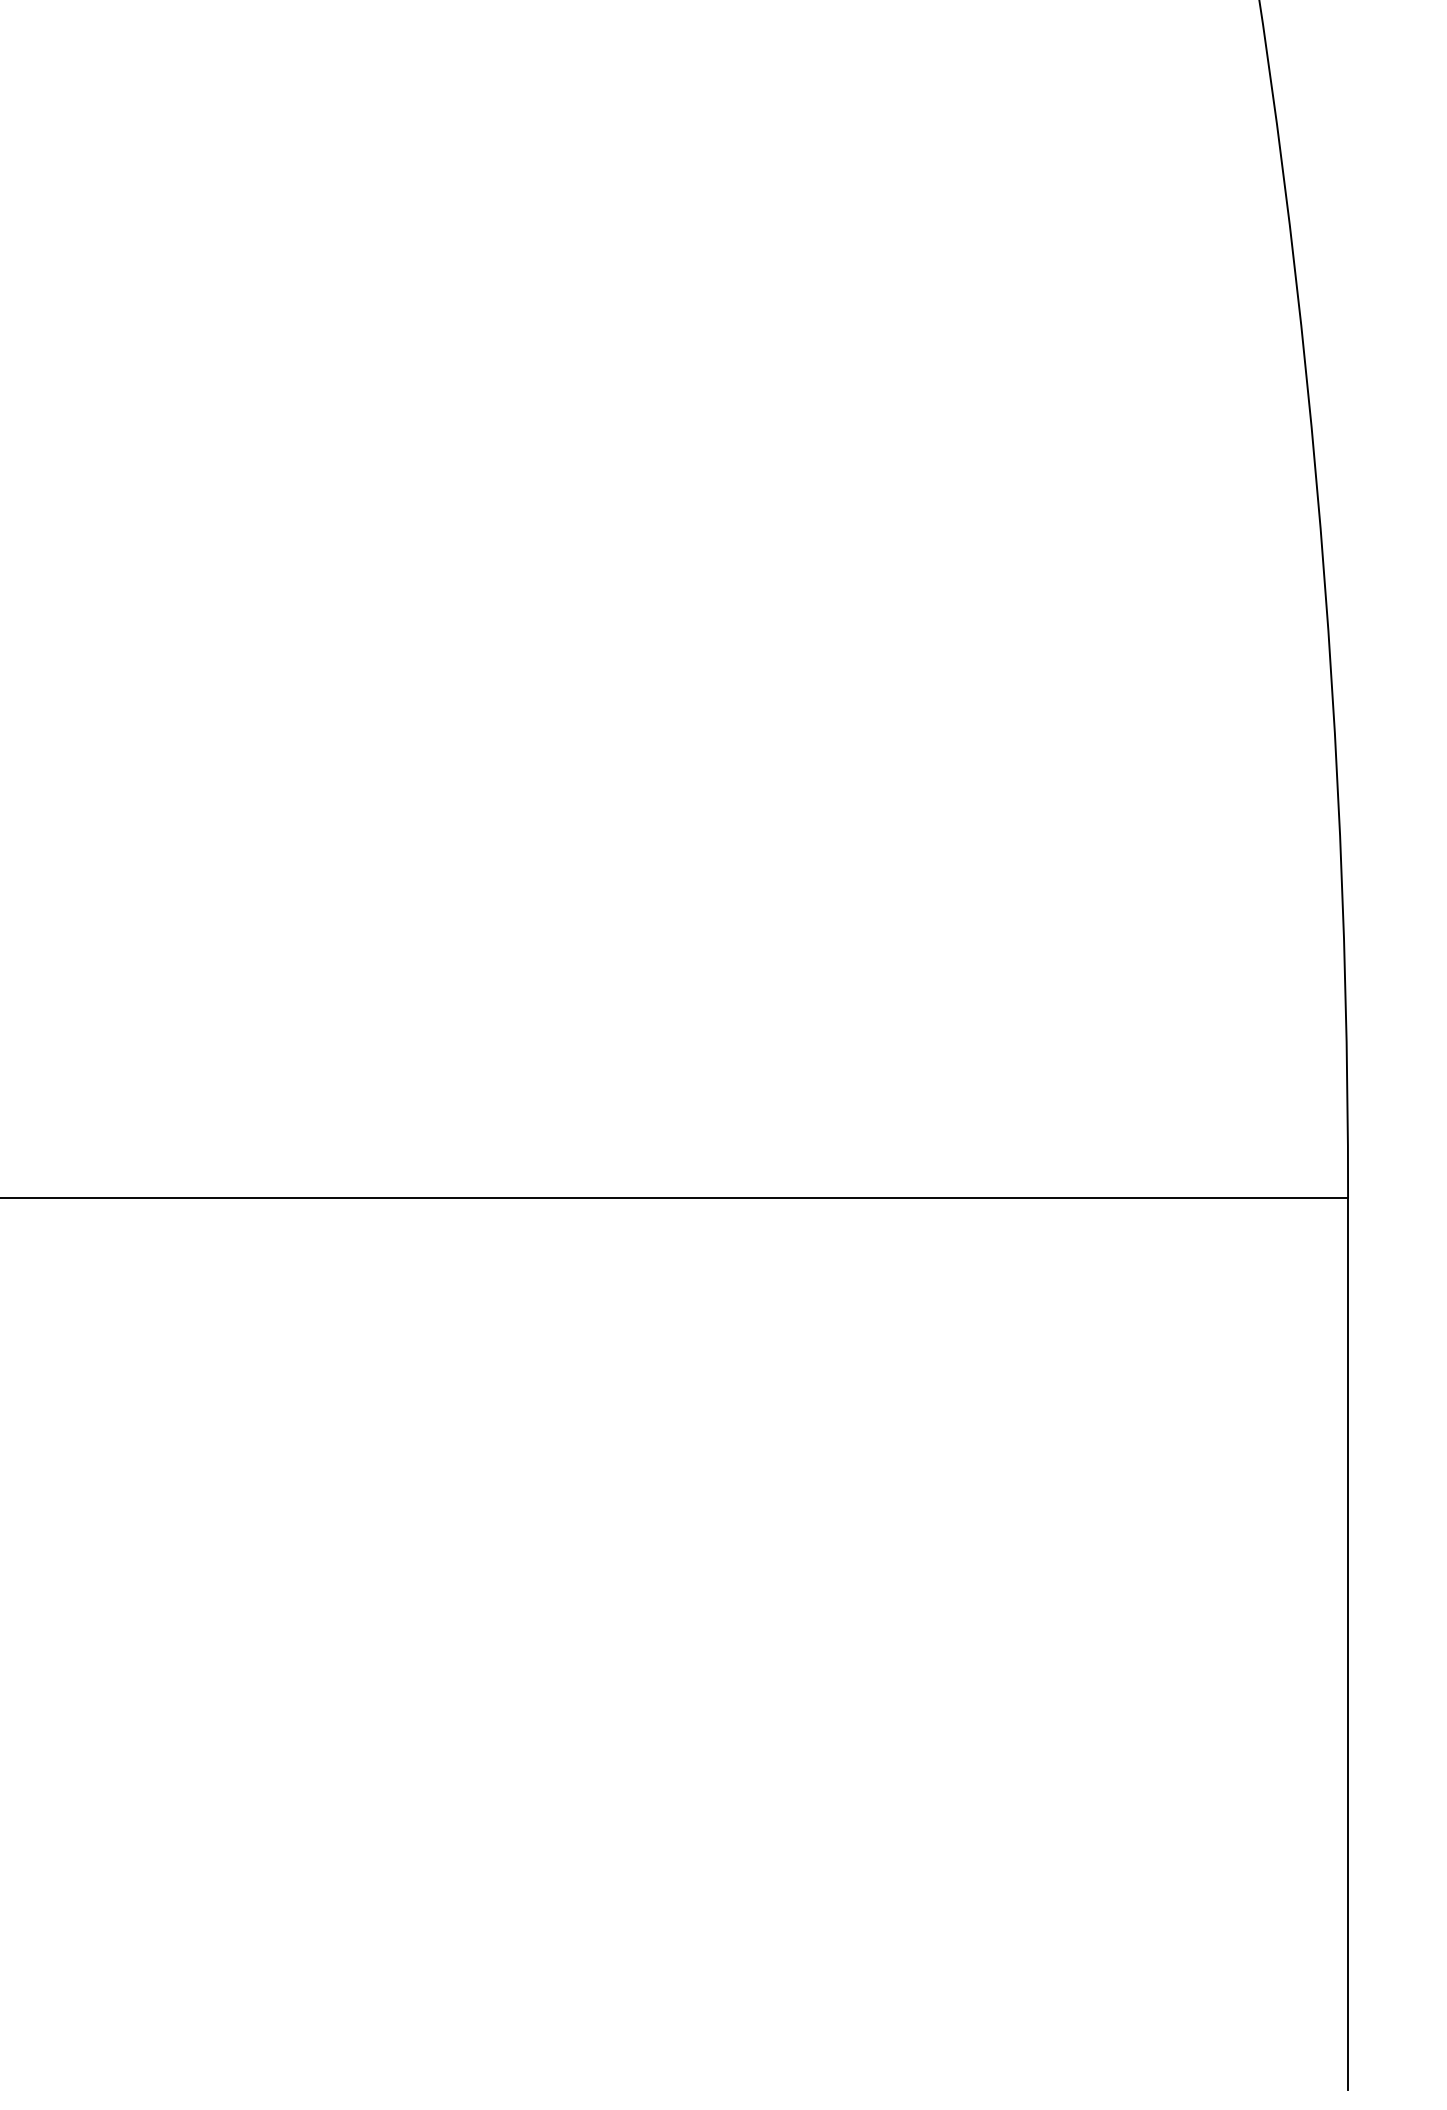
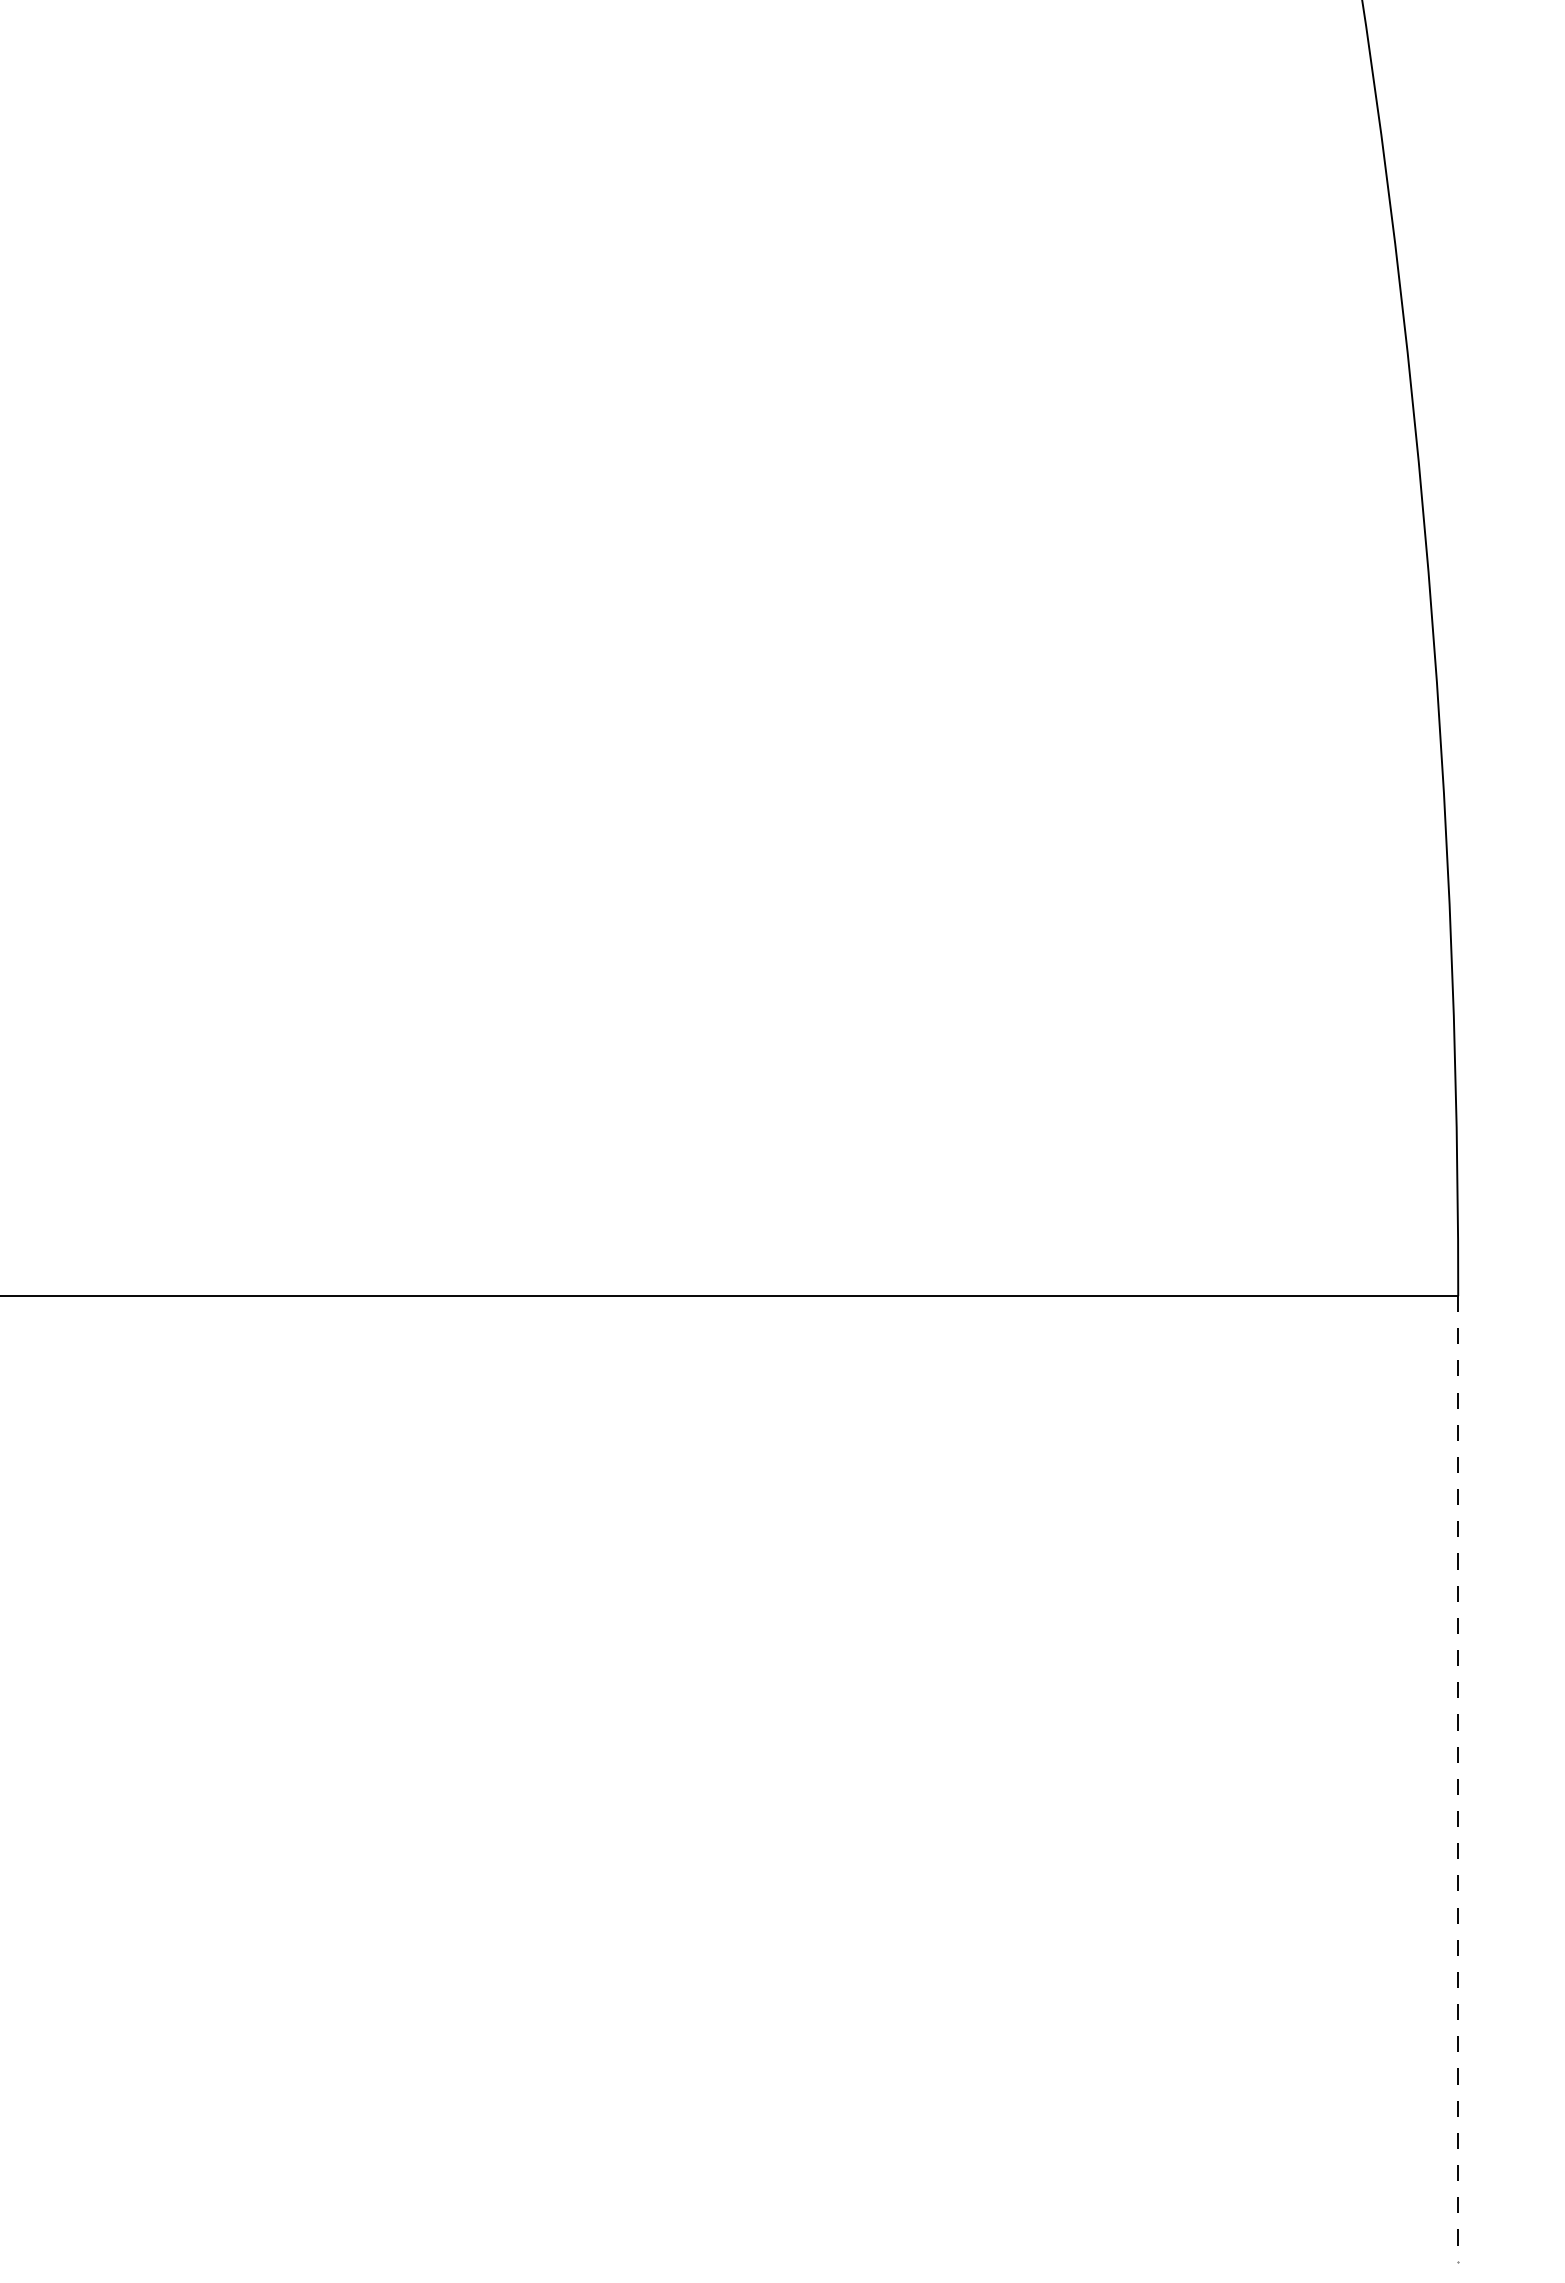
line: (1348, 1644) -> (1458, 1779), solid -> dashed

